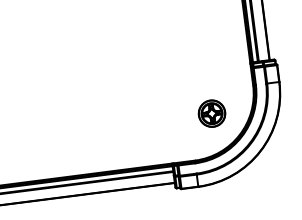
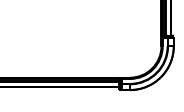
part: (211, 112) -> (140, 56), removed

